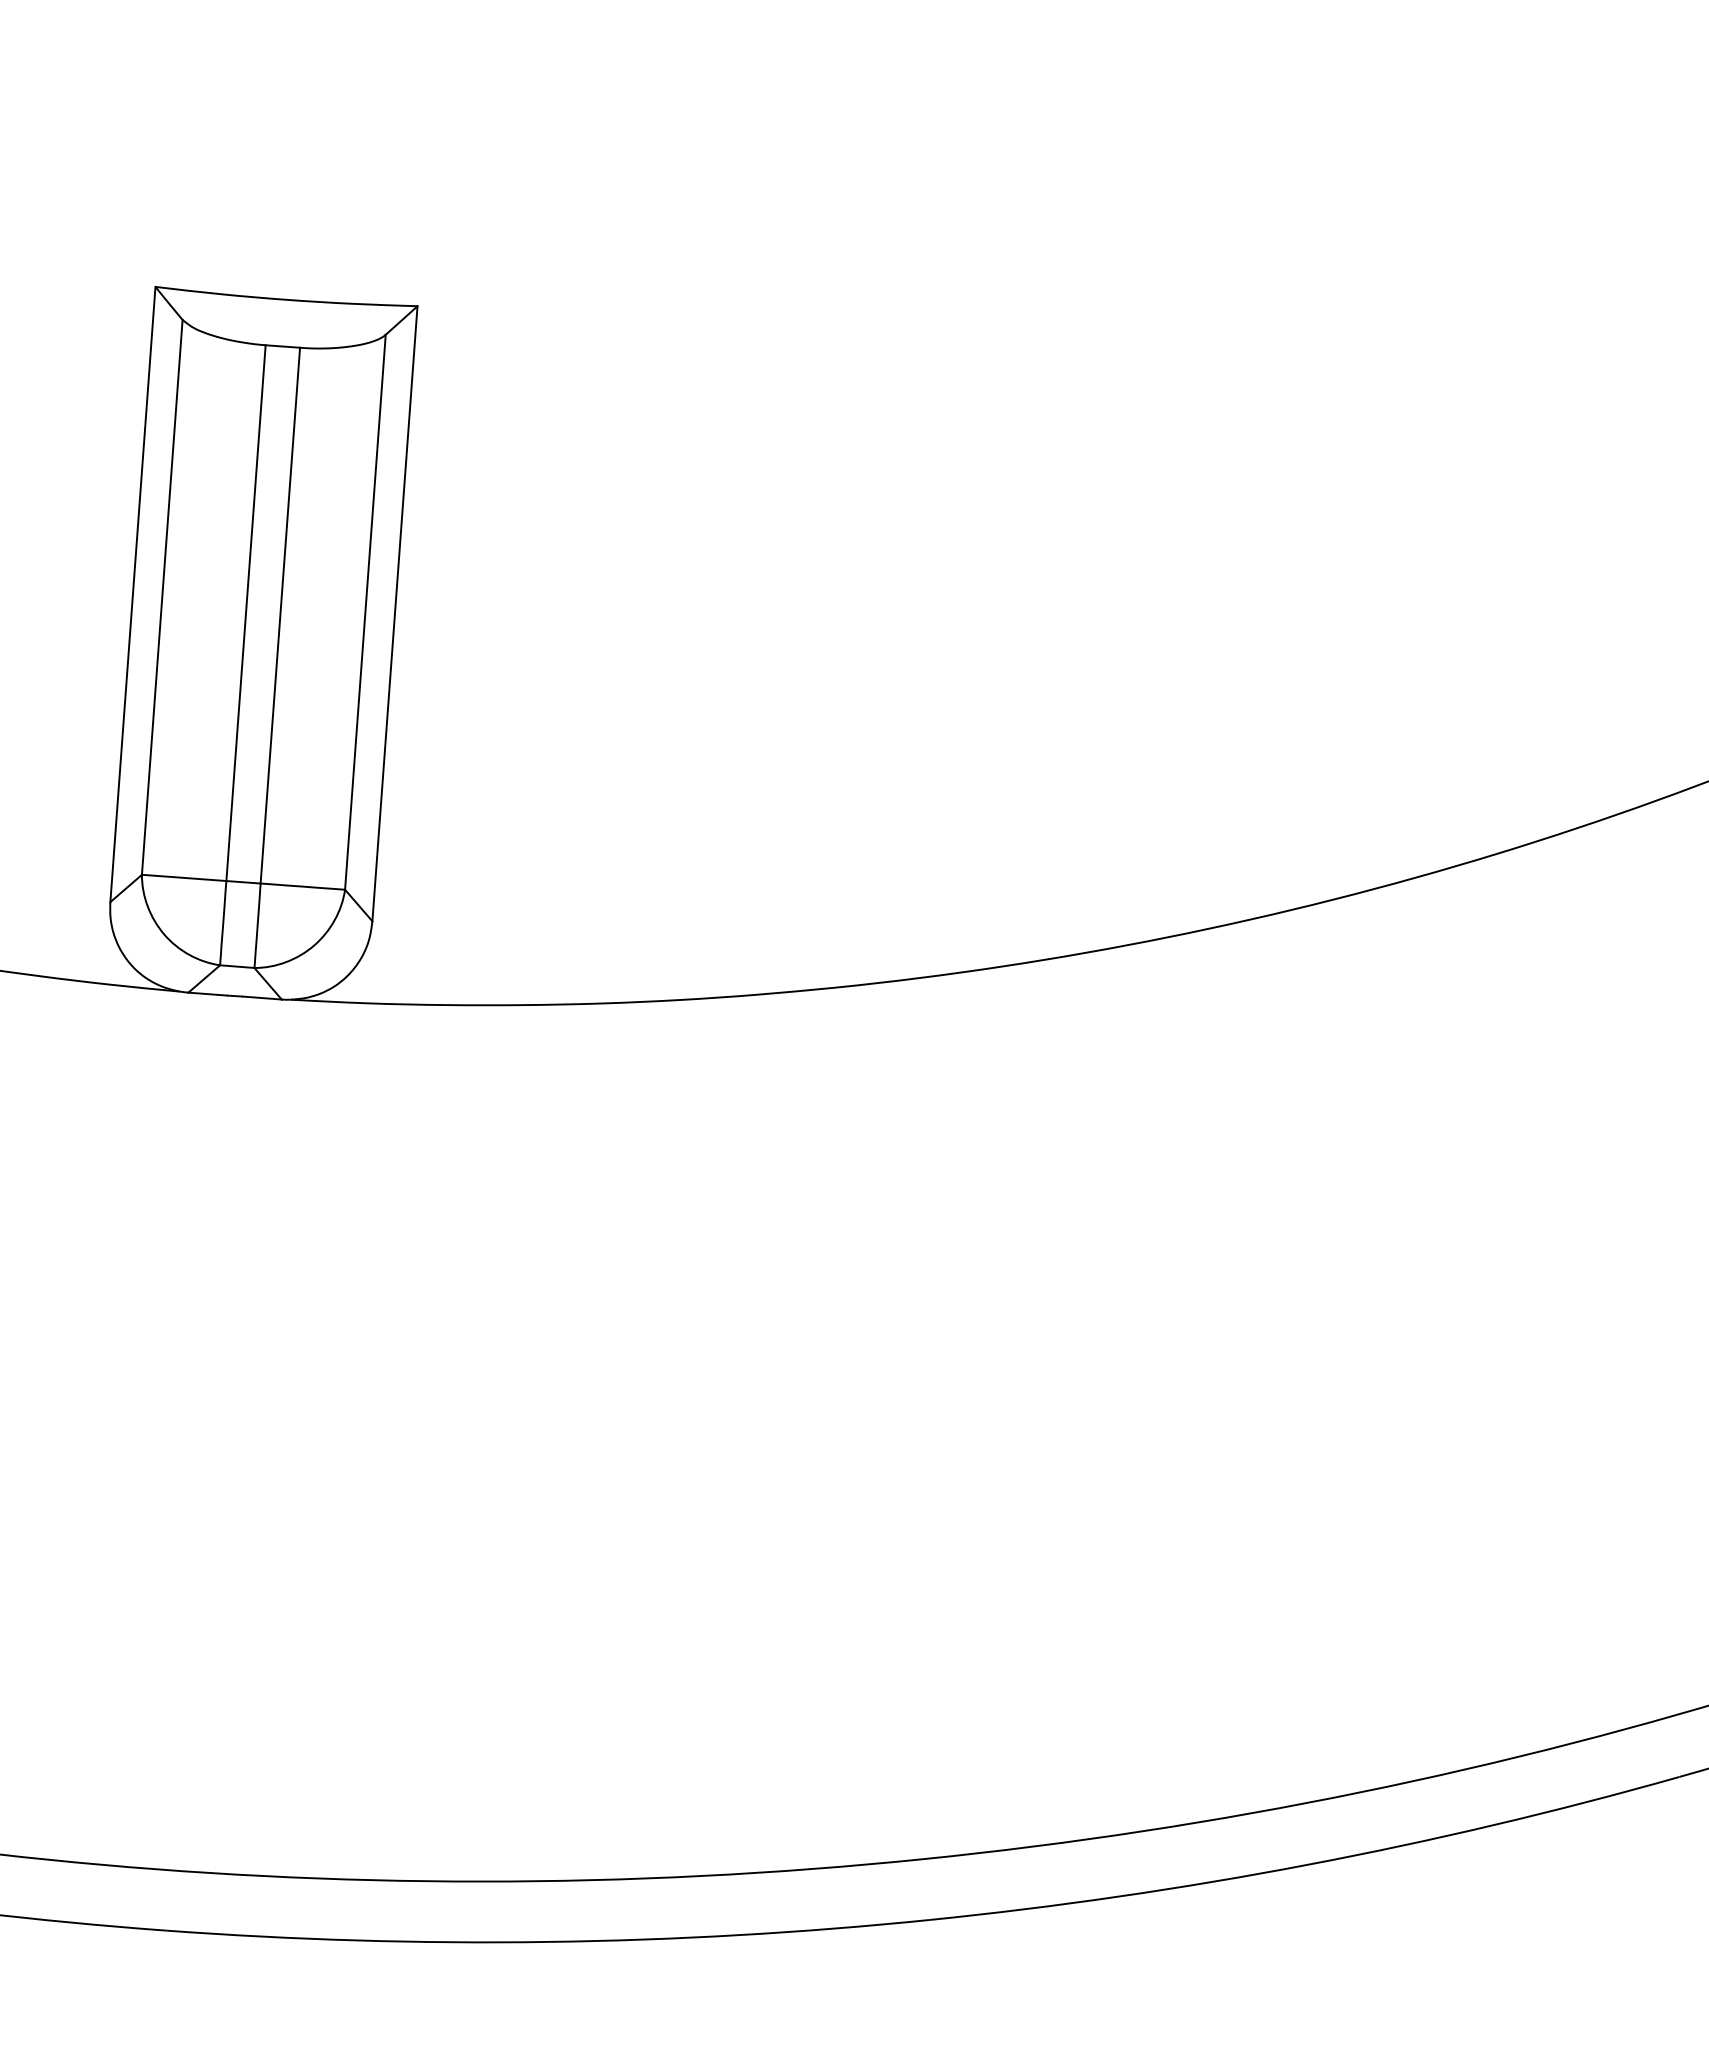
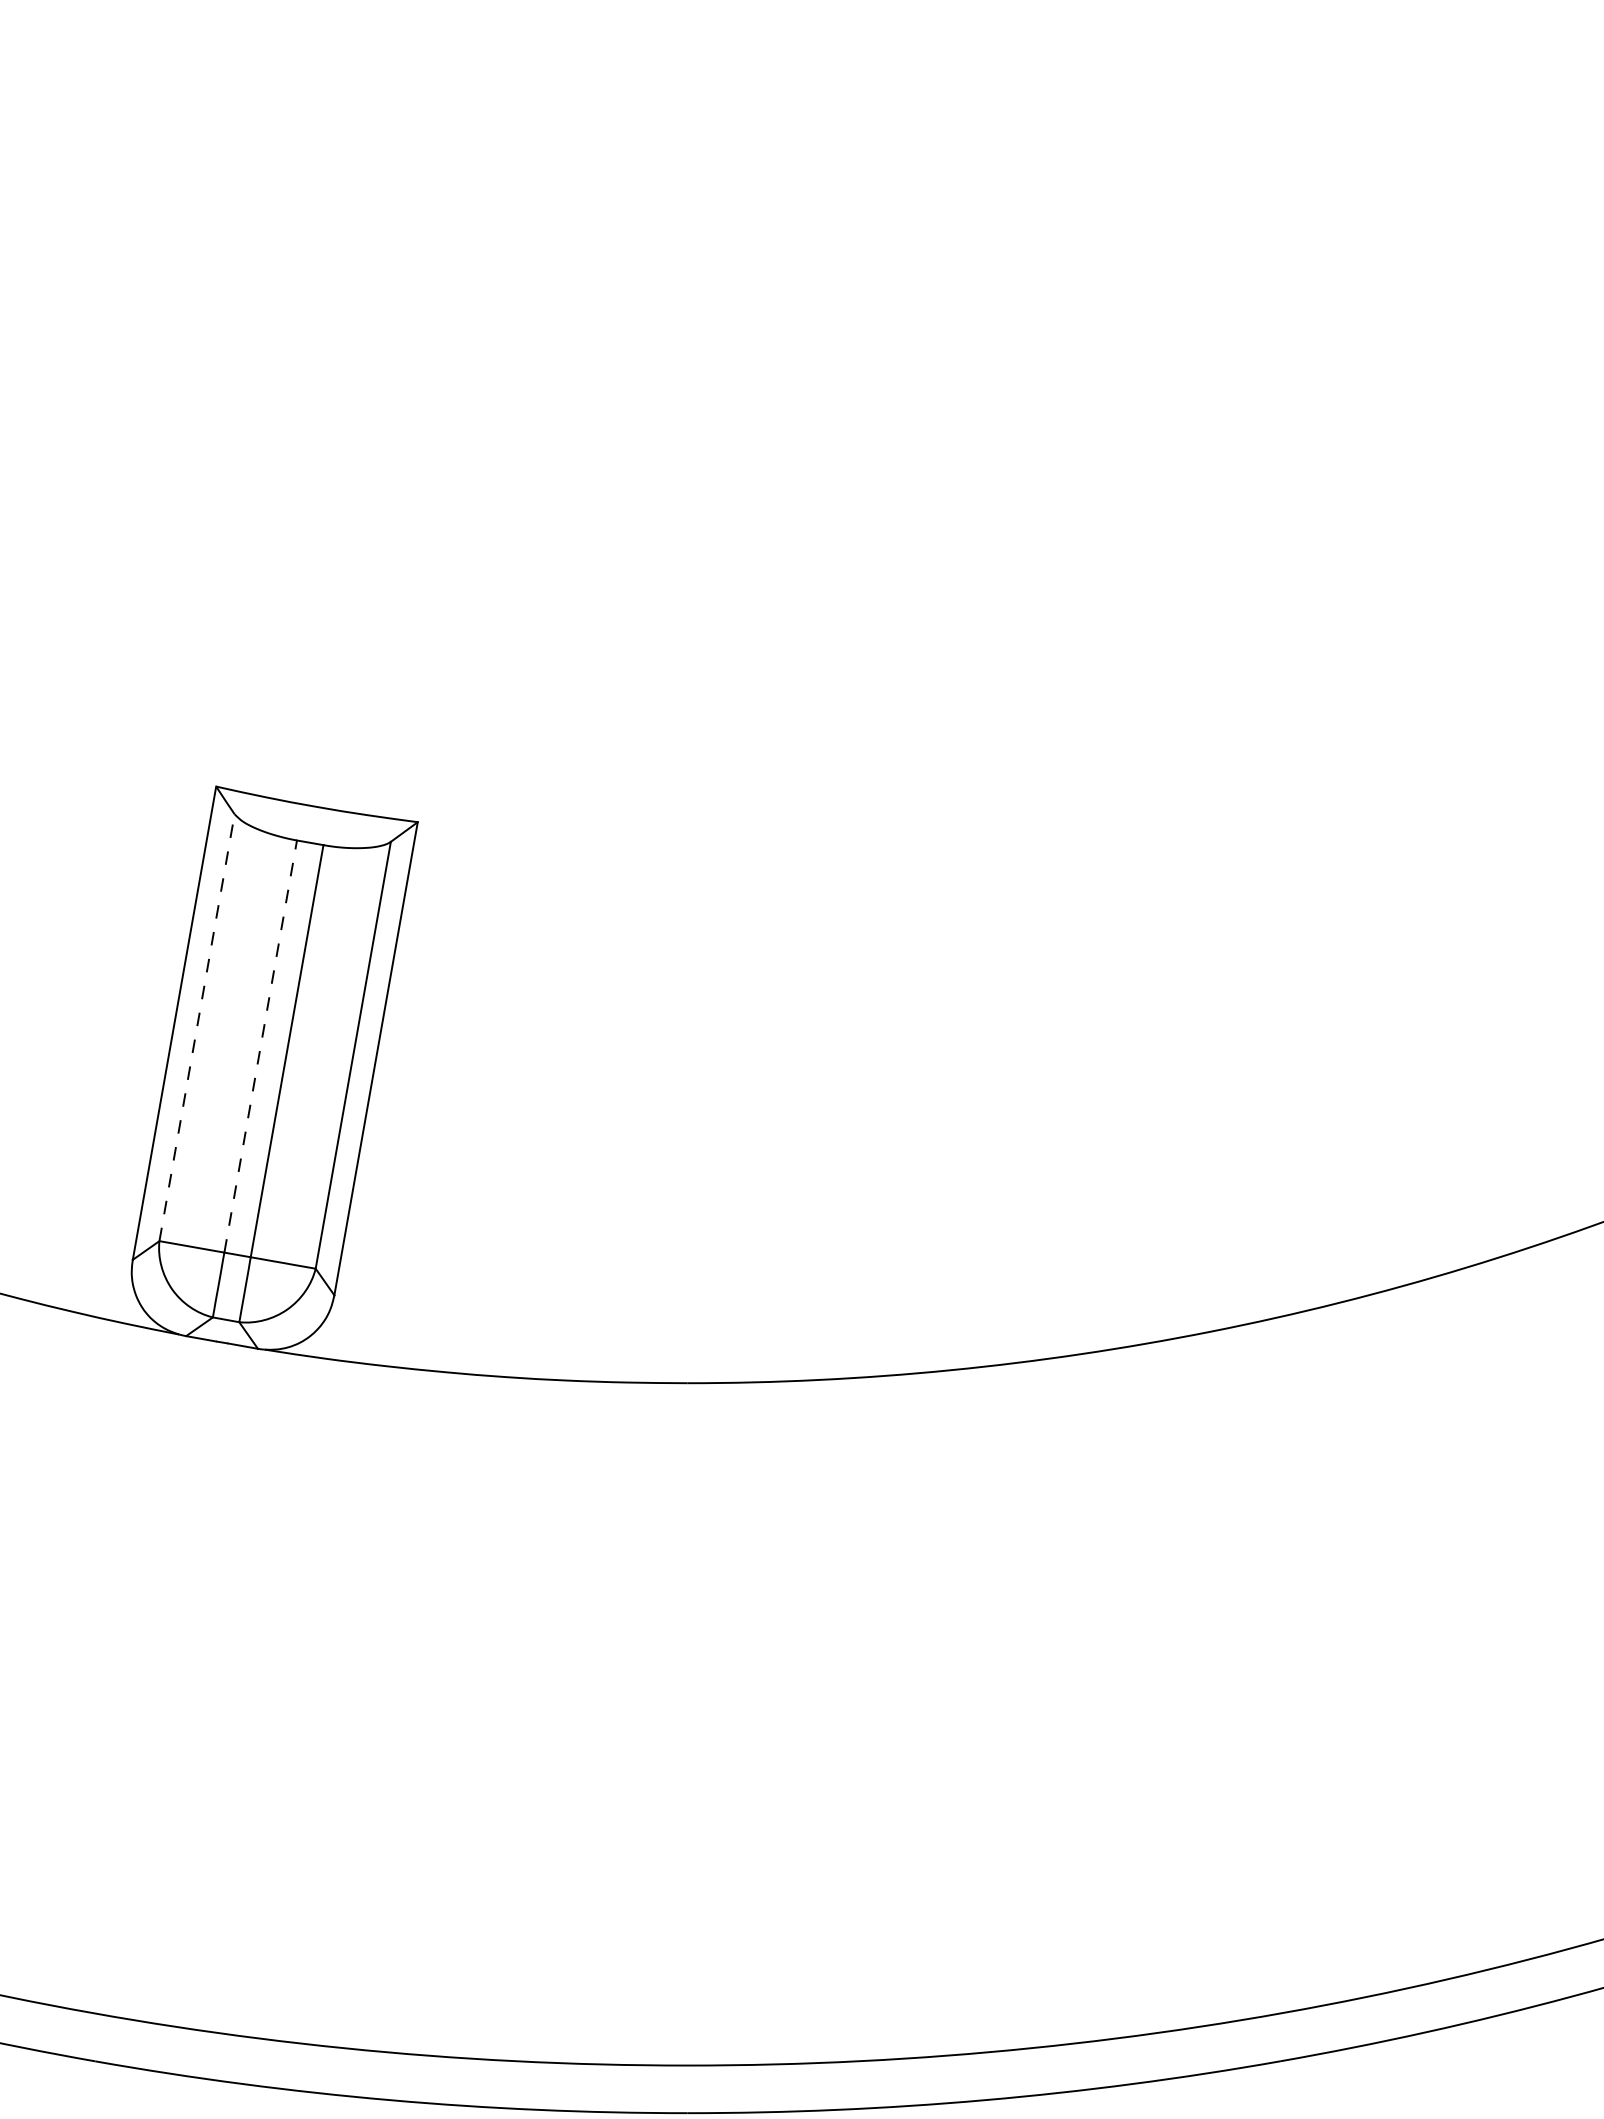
line: (162, 597) -> (197, 1027), solid -> dashed
line: (245, 613) -> (260, 1046), solid -> dashed

